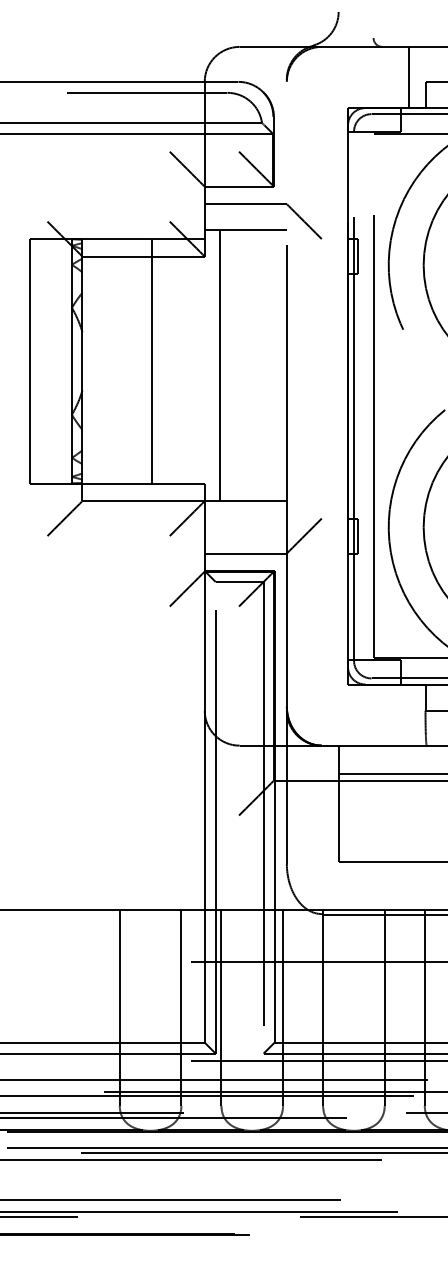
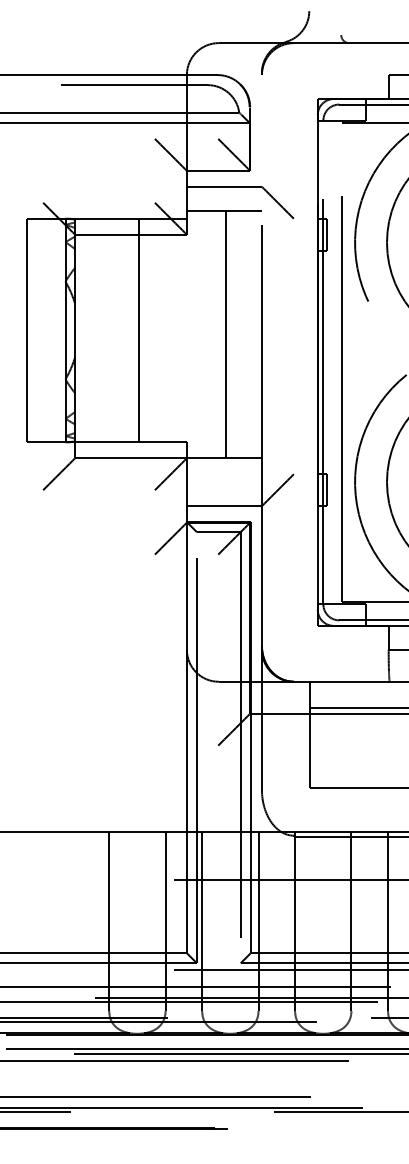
line: (408, 77) -> (373, 71), removed
line: (219, 365) -> (225, 334), moved

